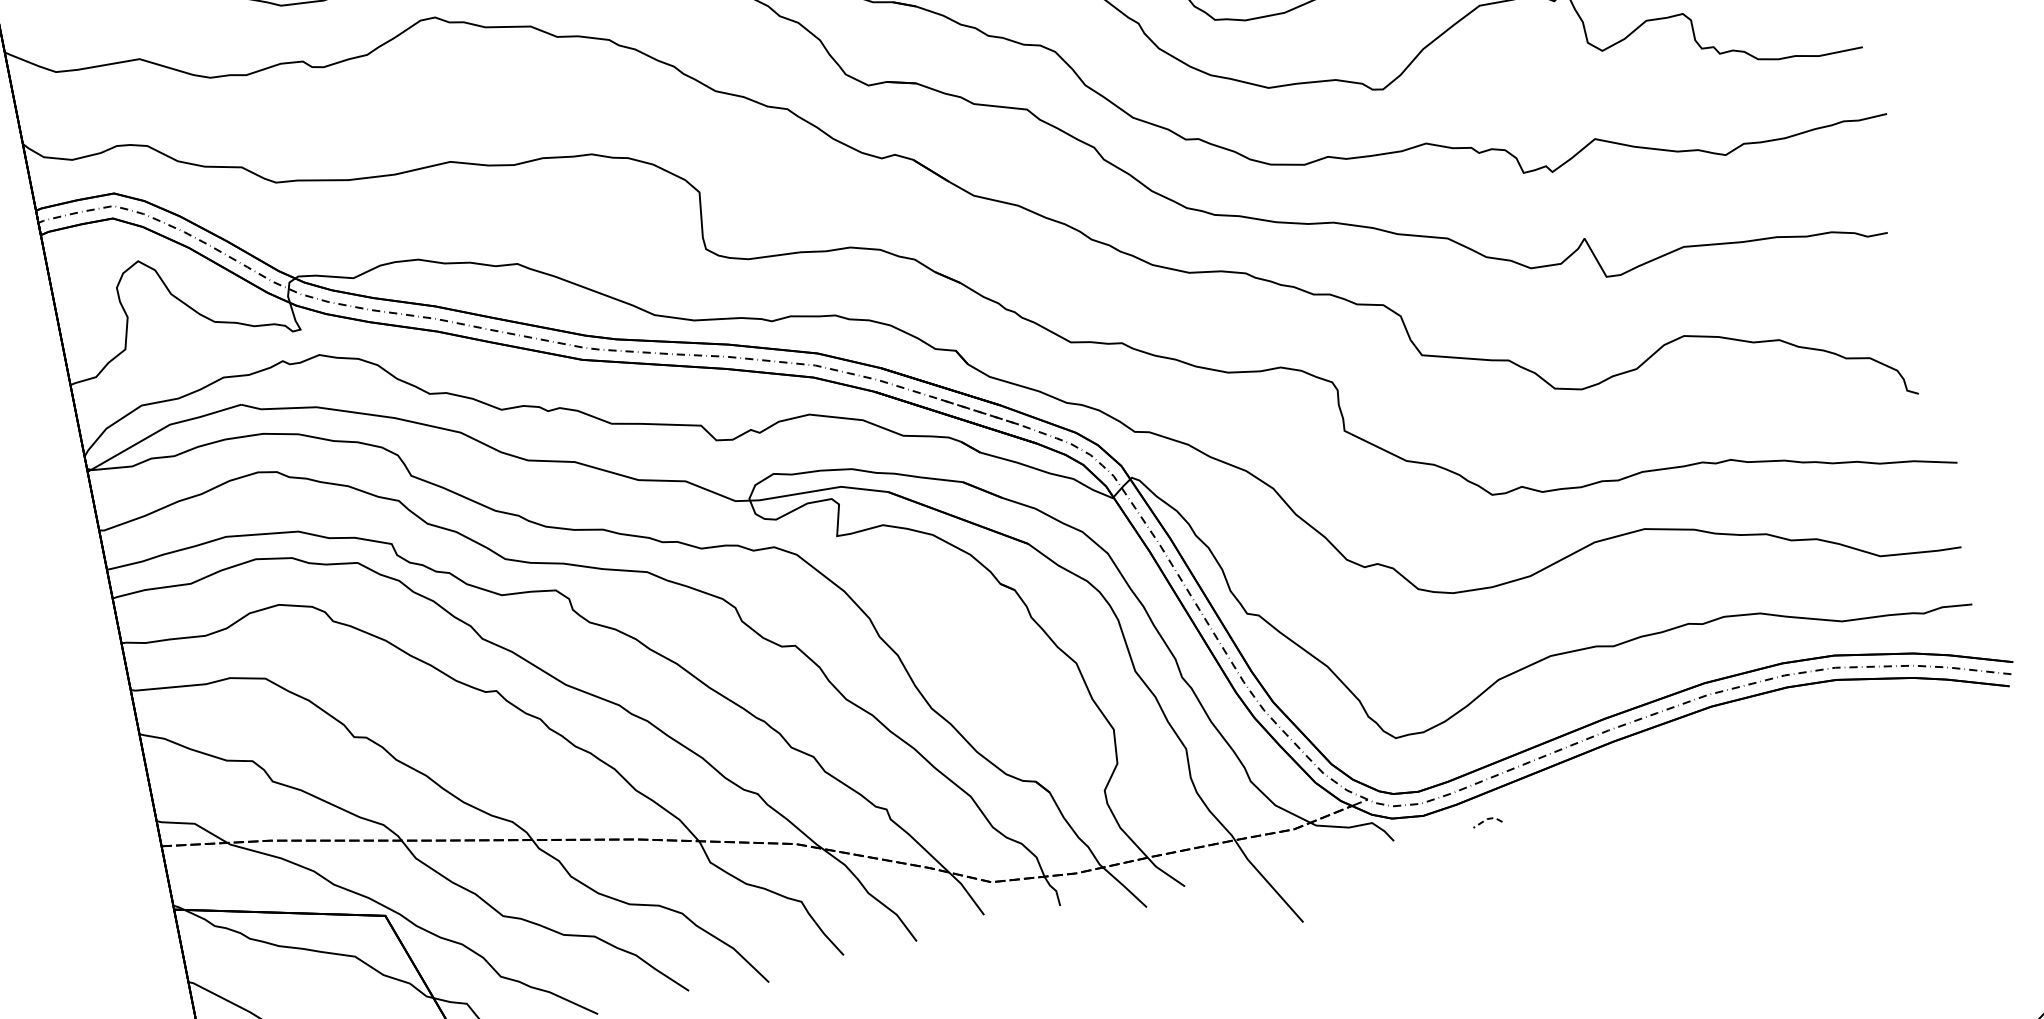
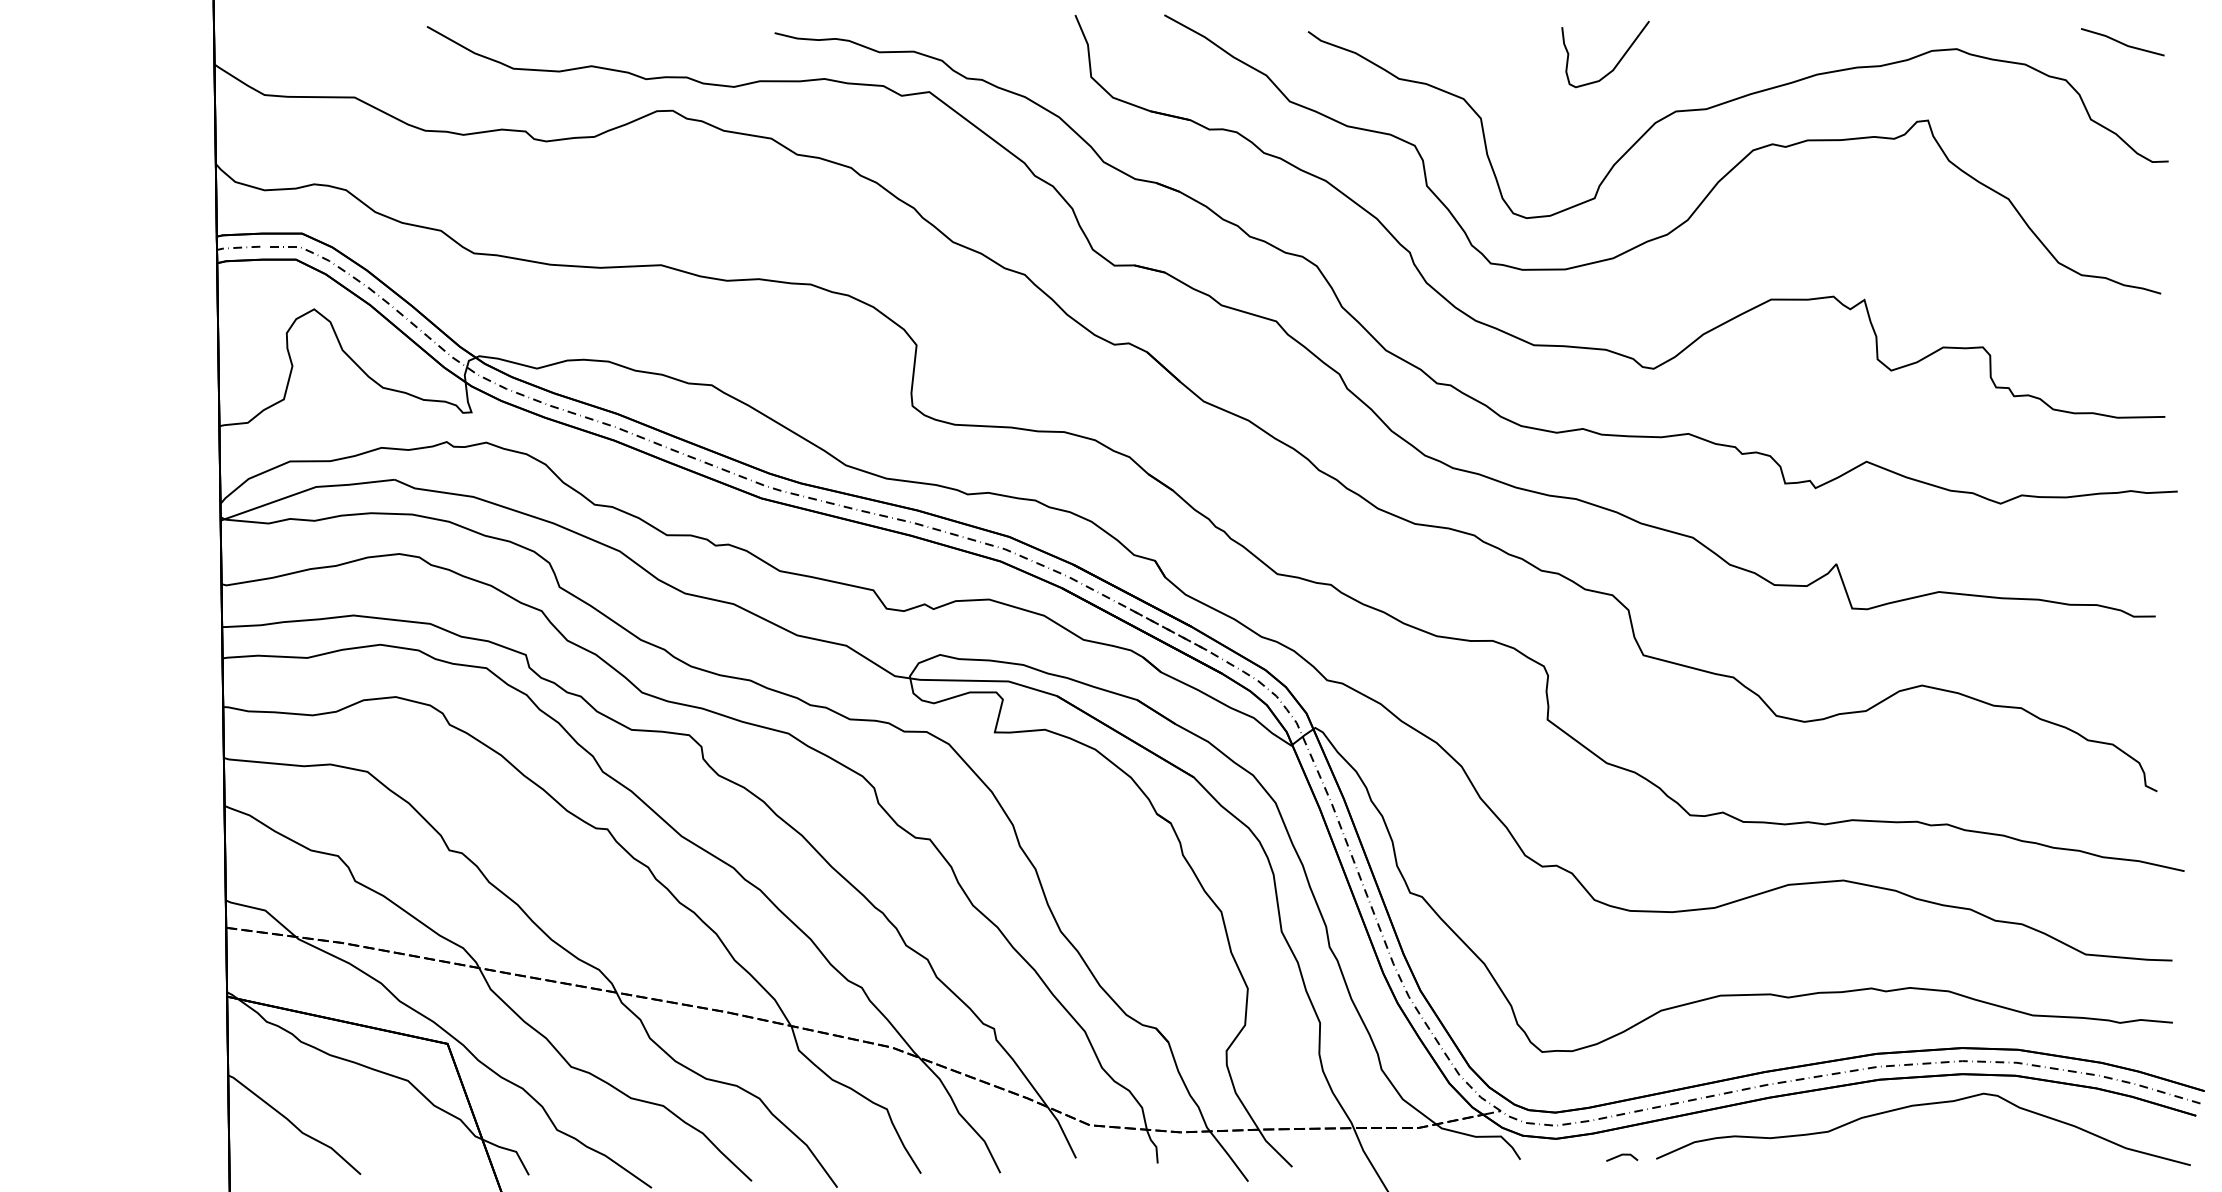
curve: (1751, 724) -> (1917, 1106), added
line: (1487, 819) -> (1622, 1154), dashed -> solid

